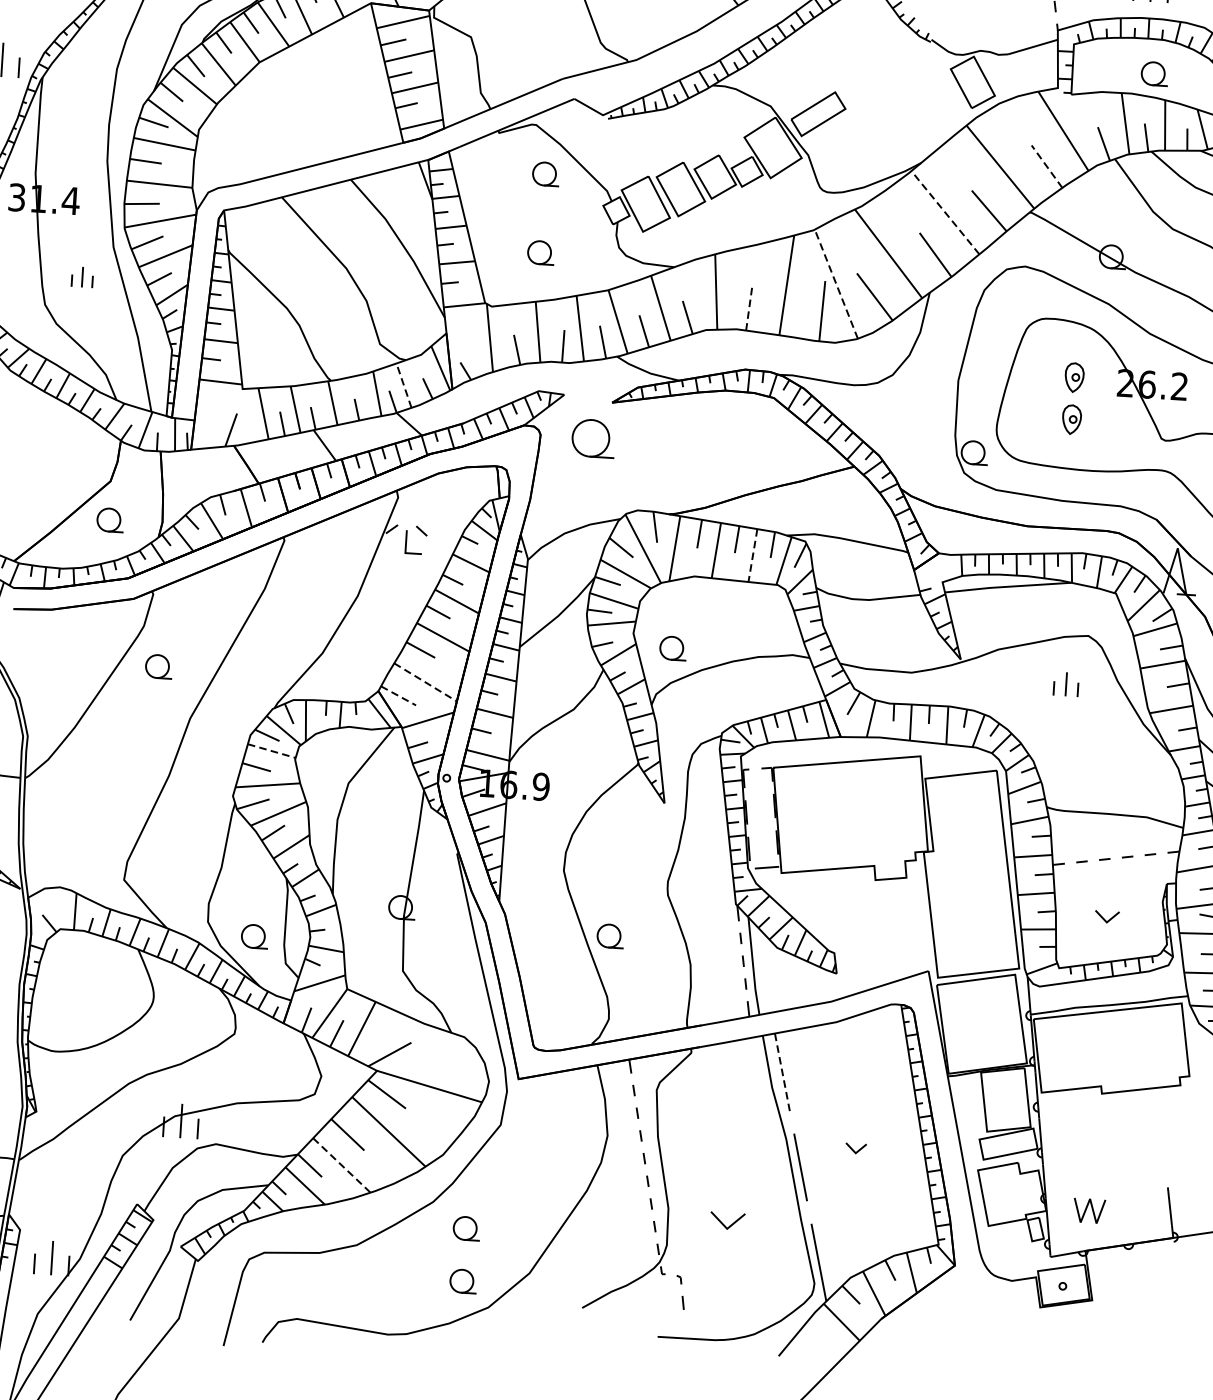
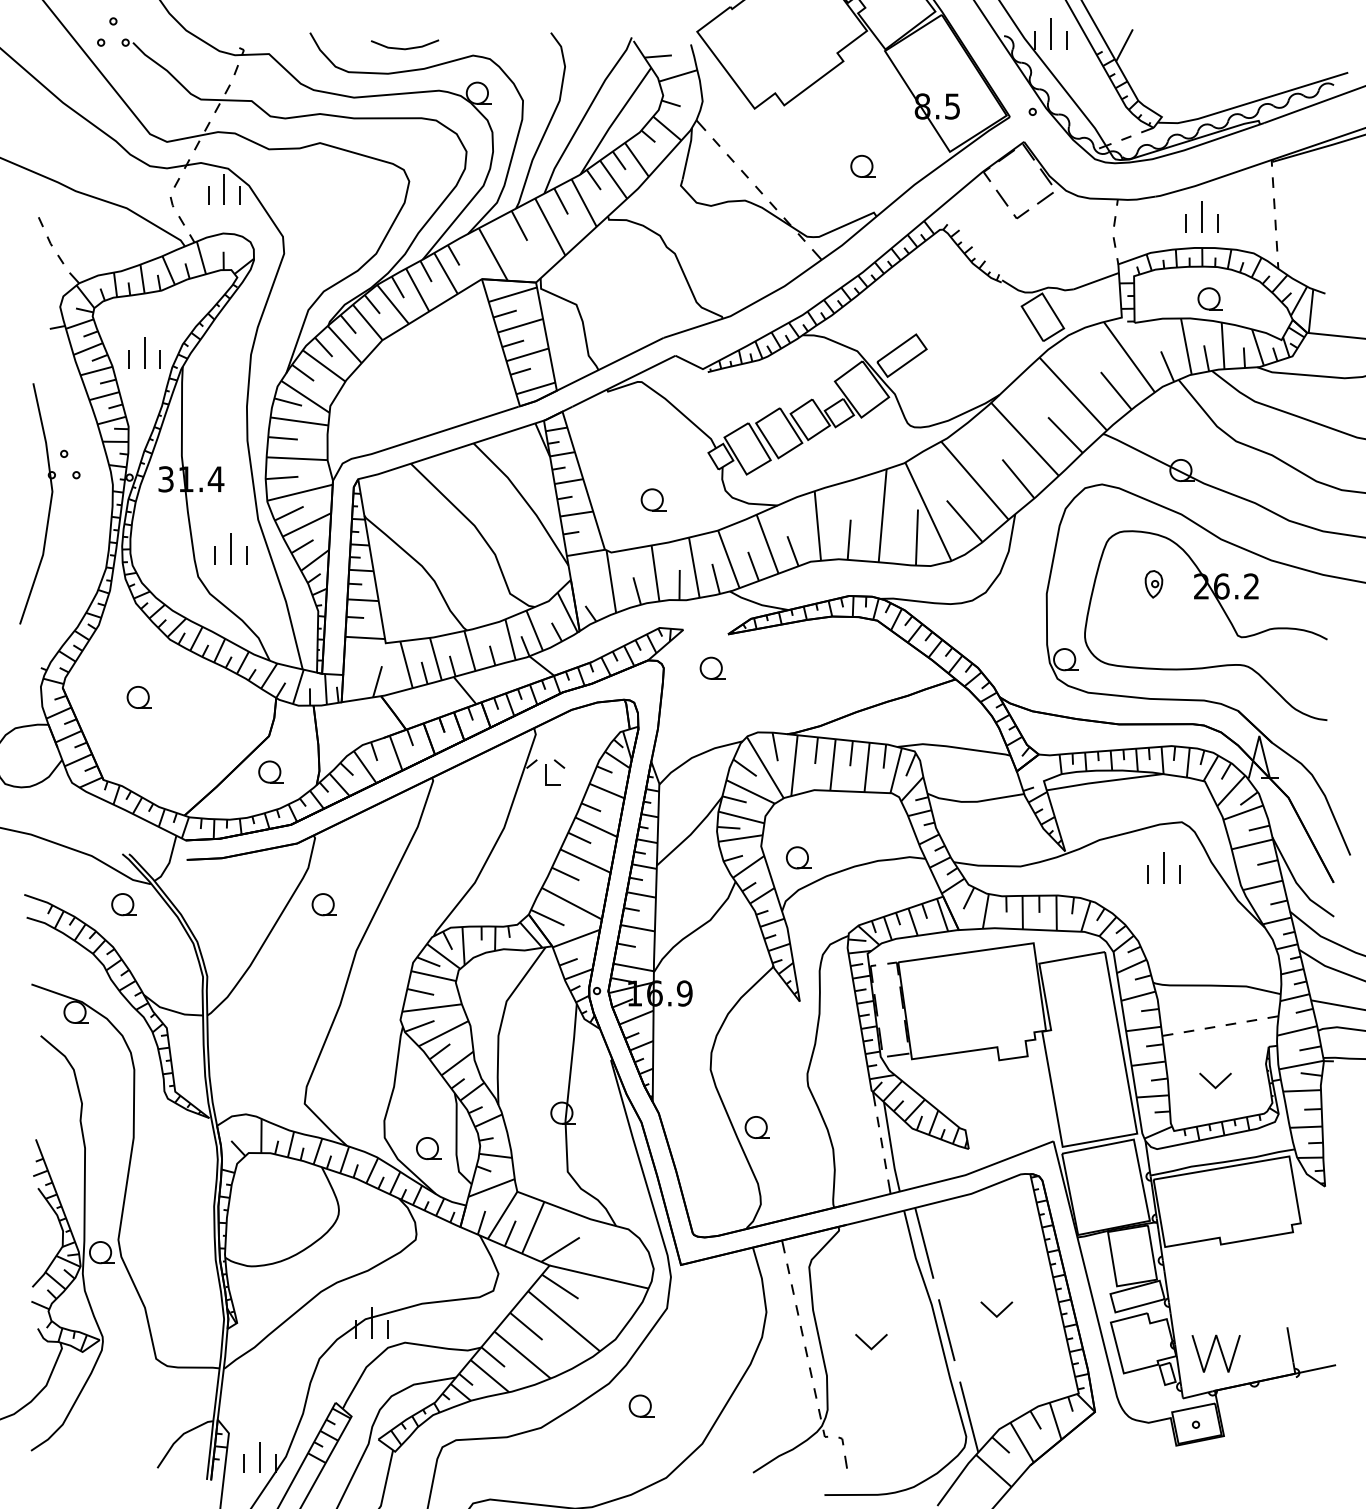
line: (1046, 166) -> (1115, 390), dashed -> solid
part: (545, 173) -> (653, 426), removed
line: (945, 212) -> (1025, 439), dashed -> solid
part: (81, 276) -> (230, 548), size x1.67
line: (836, 283) -> (928, 511), dashed -> solid
line: (749, 308) -> (849, 539), dashed -> solid
line: (403, 385) -> (534, 630), dashed -> solid
part: (1071, 419) -> (1153, 623), removed
part: (593, 437) -> (712, 667), size x0.62
line: (753, 555) -> (867, 767), dashed -> solid
line: (425, 682) -> (571, 903), dashed -> solid
part: (1065, 683) -> (1163, 867), size x1.43
line: (399, 695) -> (548, 917), dashed -> solid
line: (272, 751) -> (434, 976), dashed -> solid
part: (1107, 916) -> (1215, 1080), size x1.43
line: (782, 1072) -> (924, 1243), dashed -> solid
part: (855, 1148) -> (996, 1309), size x1.67
line: (341, 1165) -> (522, 1355), dashed -> solid
part: (1088, 1210) -> (1215, 1353), size x1.67
part: (727, 1221) -> (871, 1342), moved
part: (463, 1280) -> (641, 1454), removed

